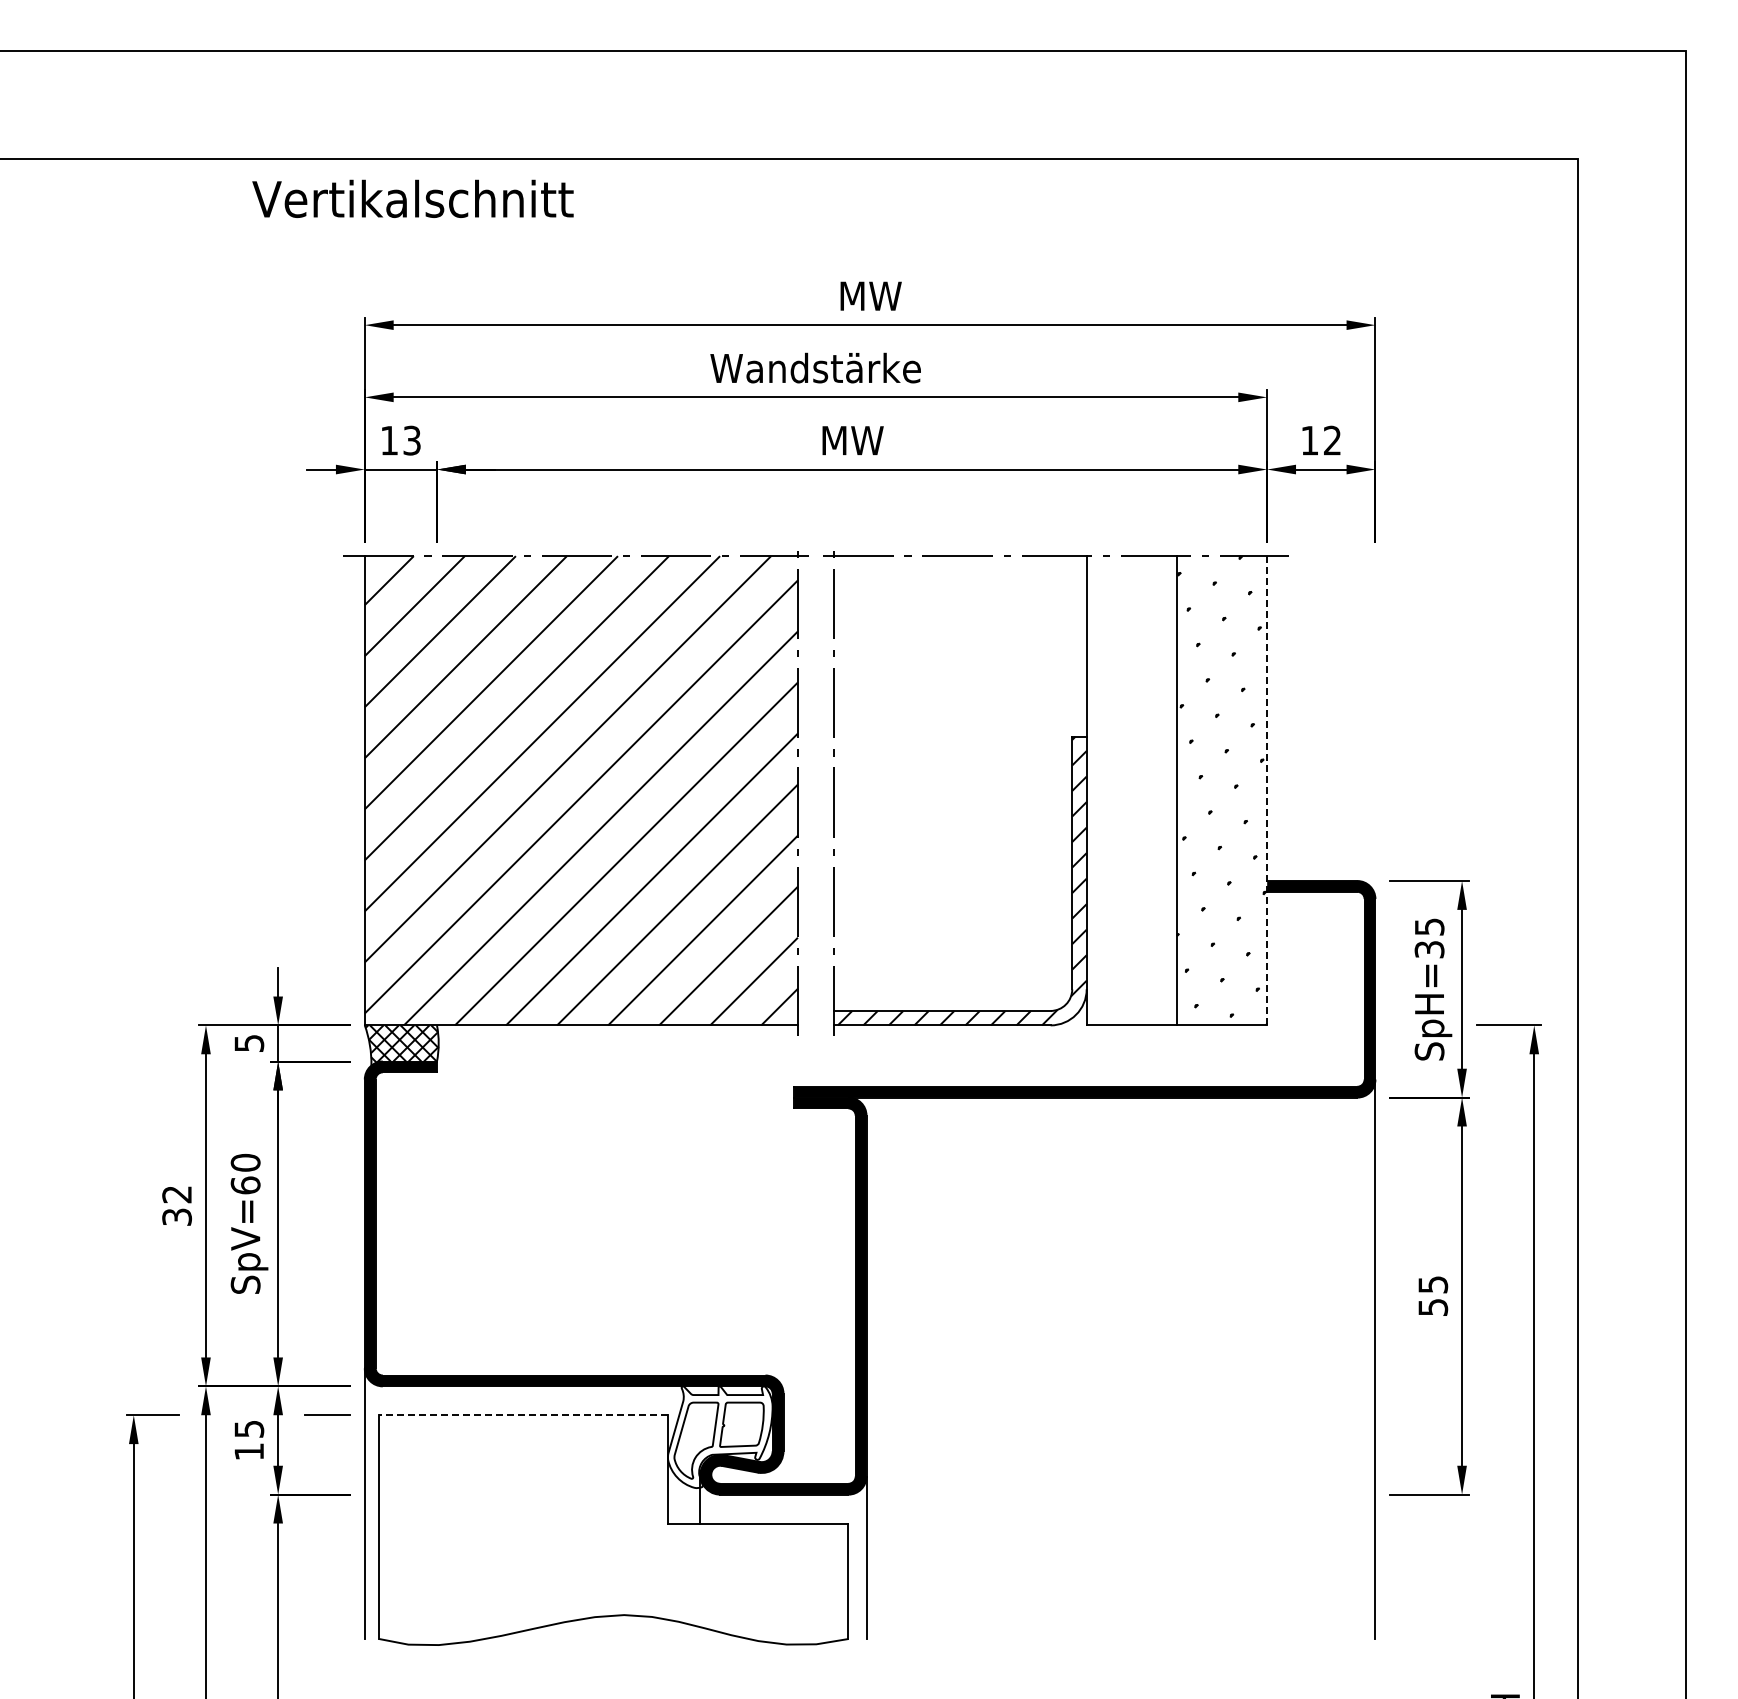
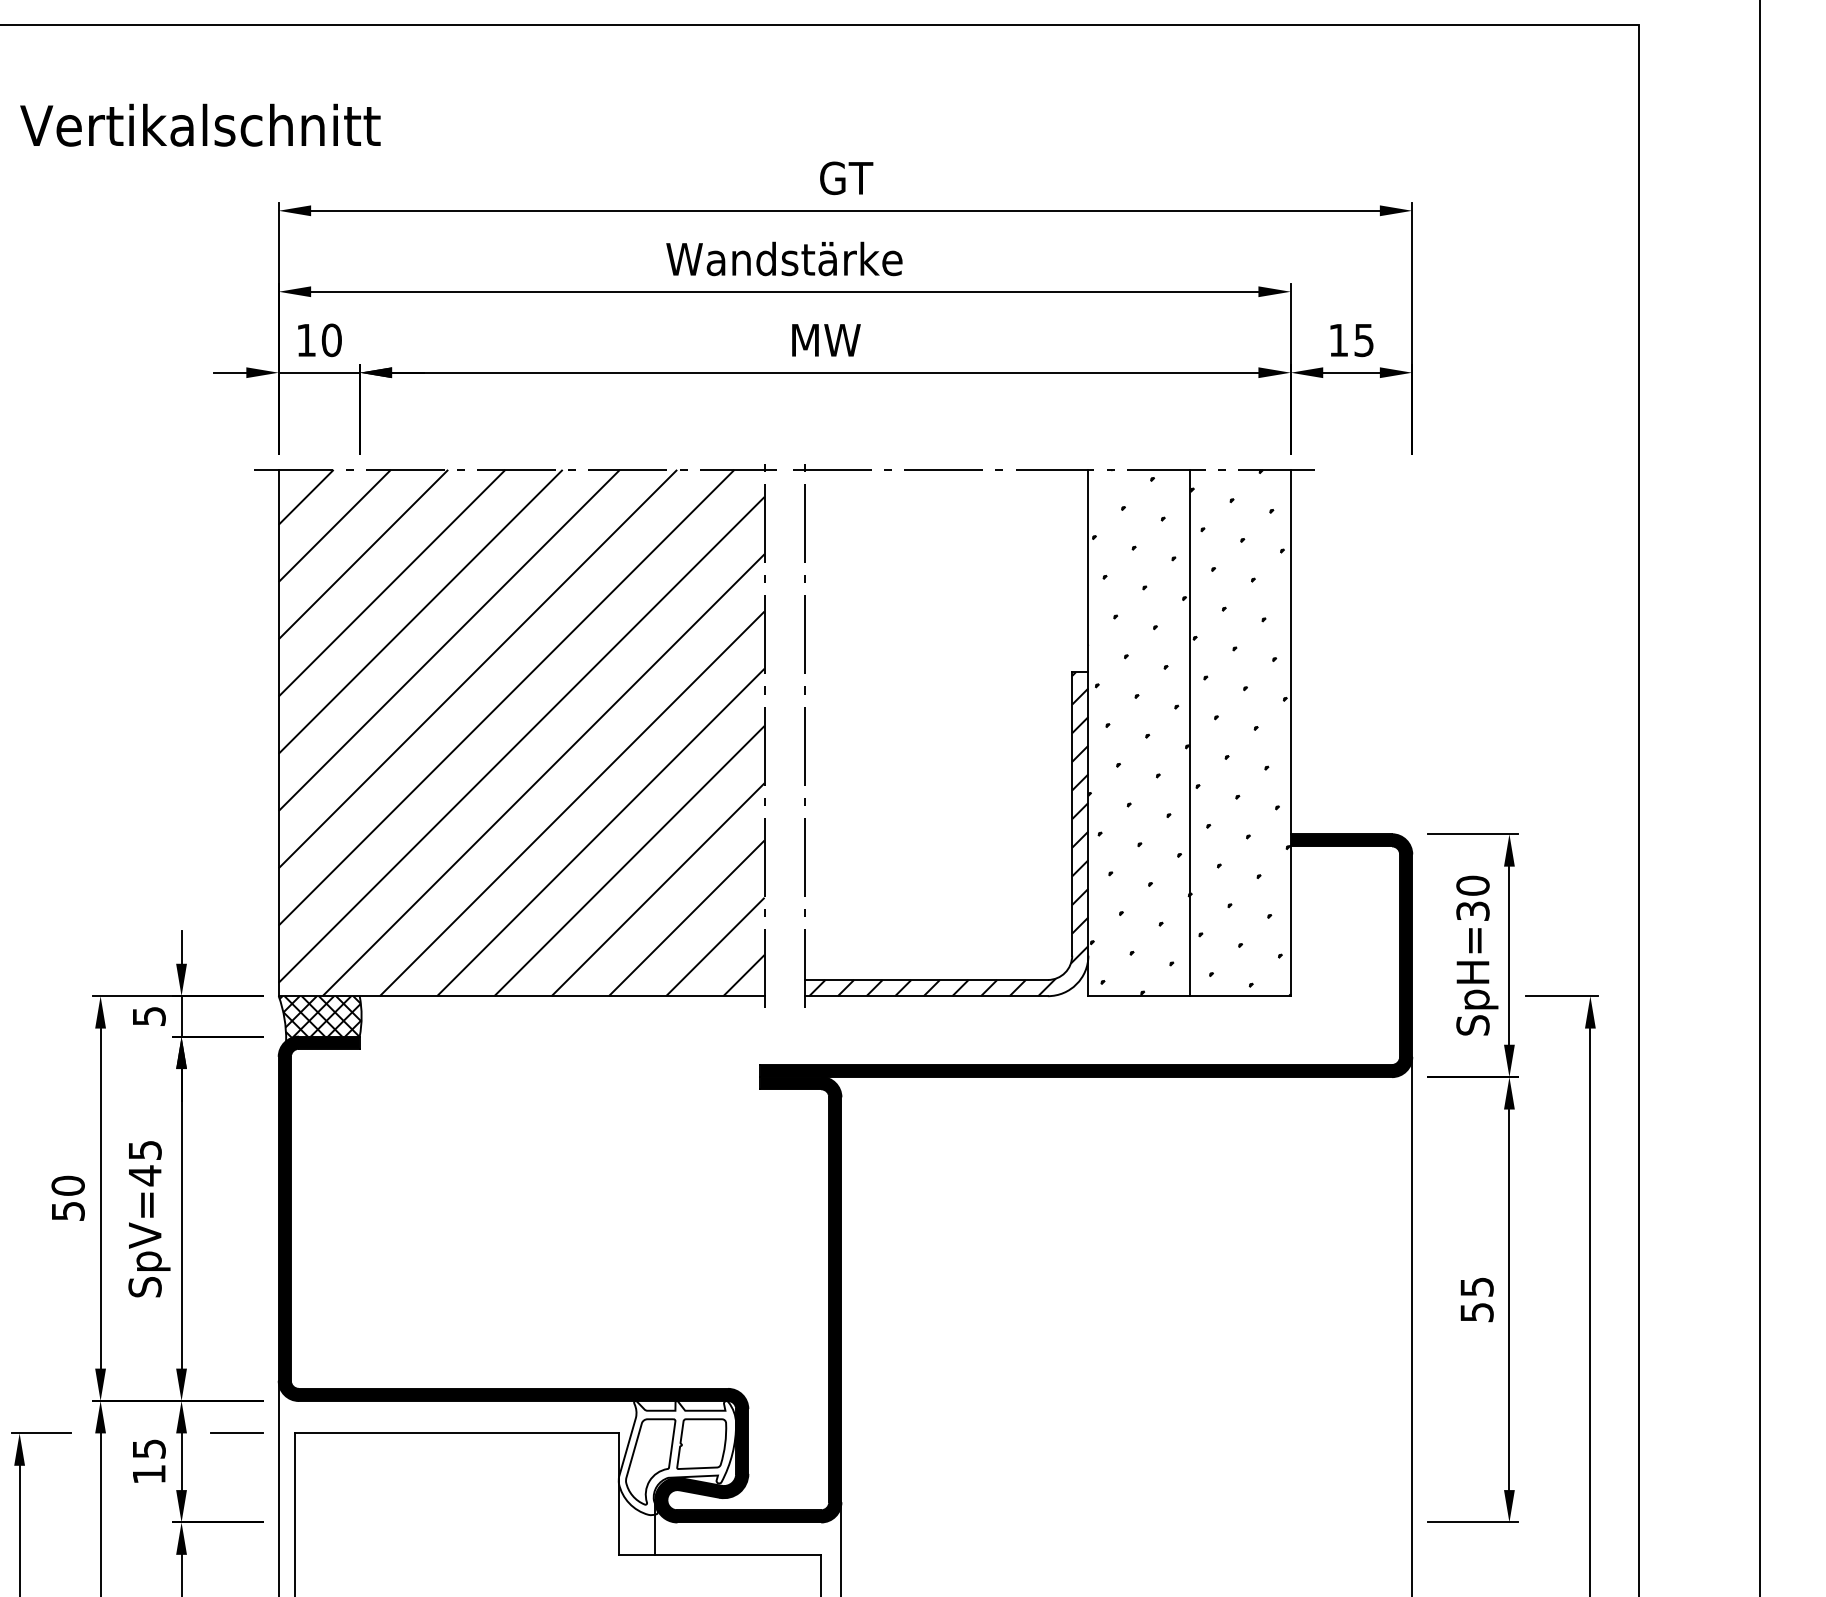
text: (412, 198) -> (199, 124), moved
text: (870, 296) -> (845, 178), MW -> GT
text: (412, 440) -> (332, 340), 13 -> 10
text: (1332, 440) -> (1364, 340), 12 -> 15
hatch: (1131, 790) -> (1138, 732), added
line: (1267, 790) -> (1291, 732), dashed -> solid
text: (1429, 926) -> (1472, 885), SpH=35 -> SpH=30
text: (245, 1174) -> (144, 1163), SpV=60 -> SpV=45
text: (177, 1204) -> (68, 1197), 32 -> 50
line: (523, 1415) -> (456, 1433), dashed -> solid

